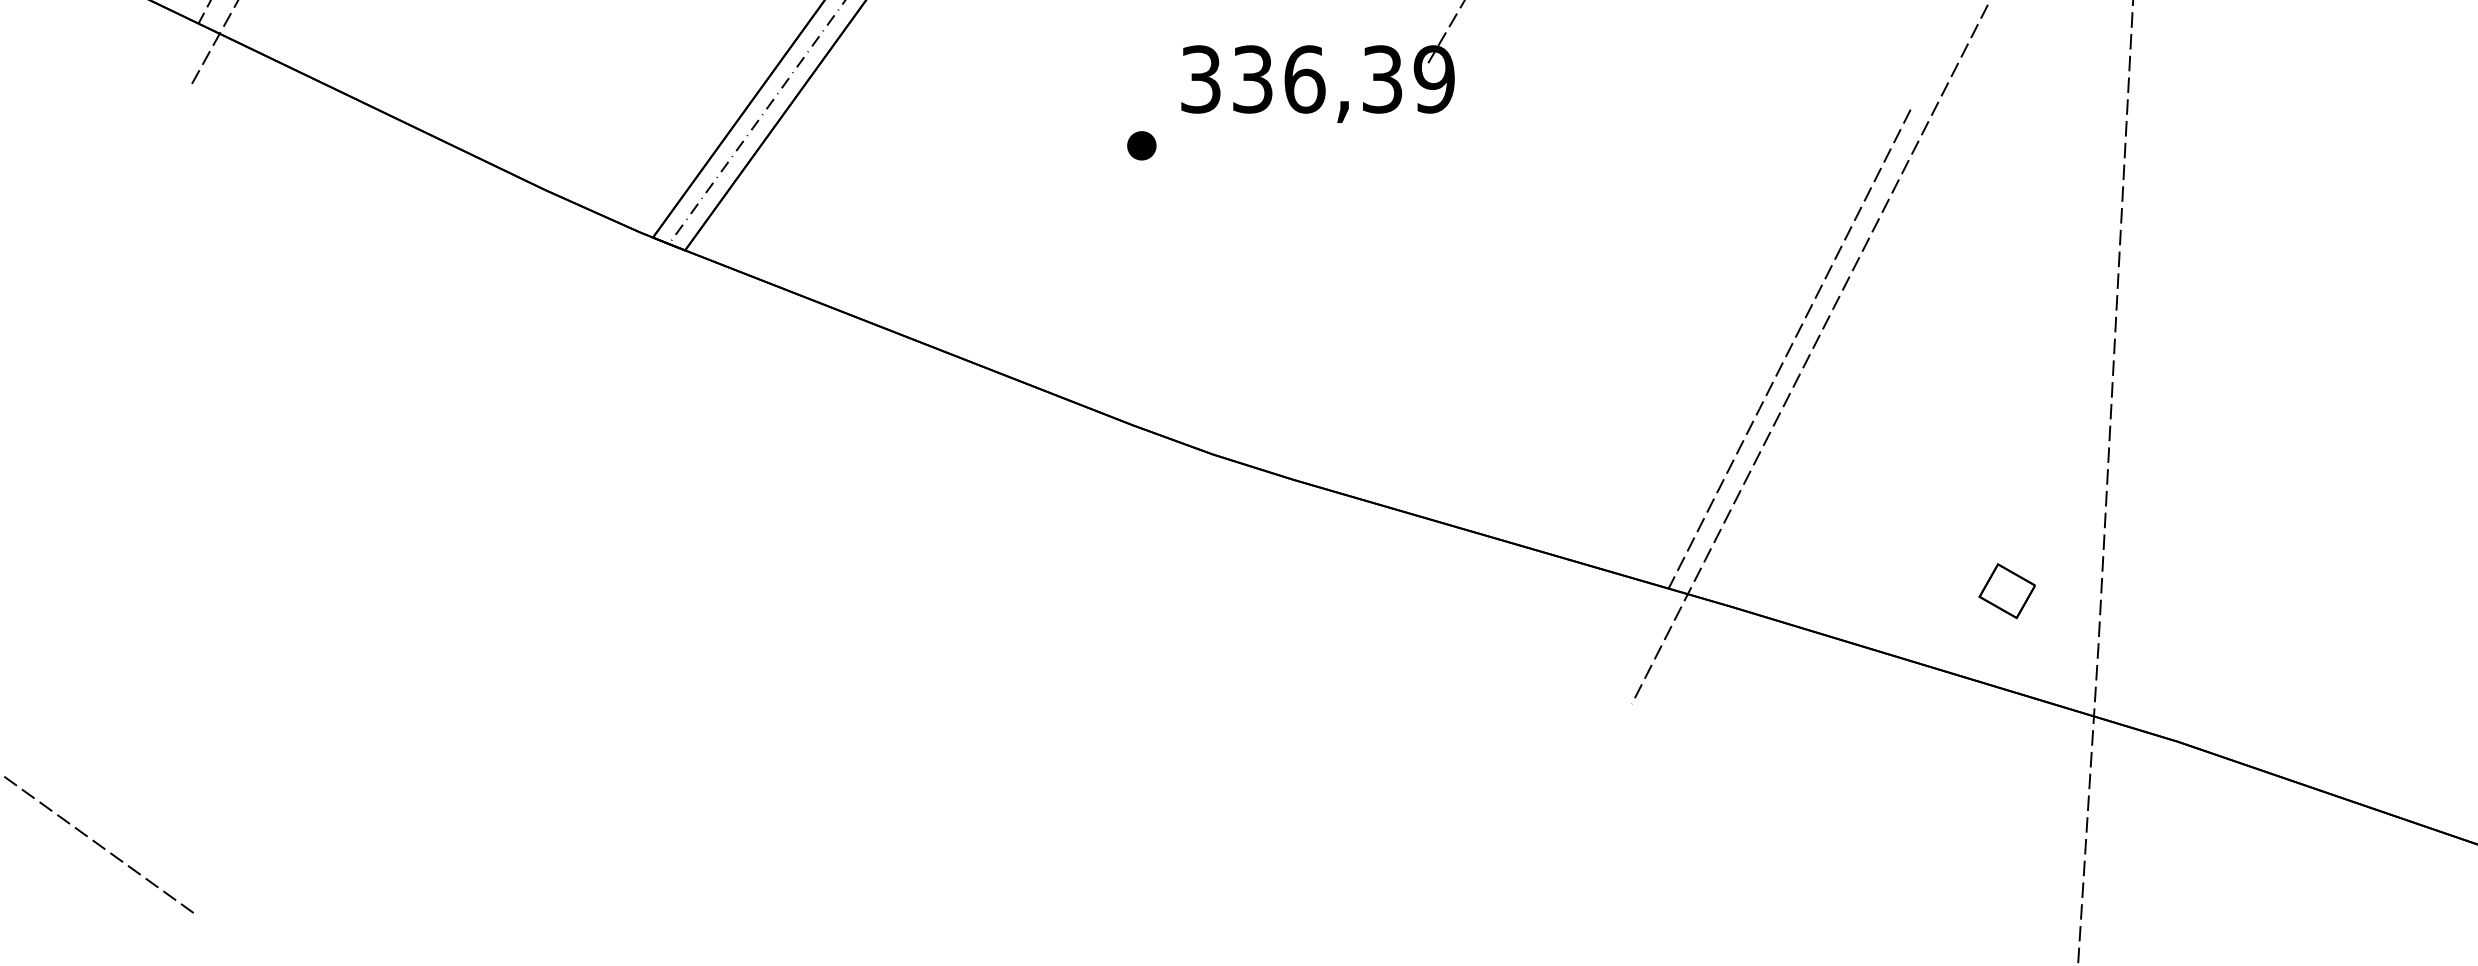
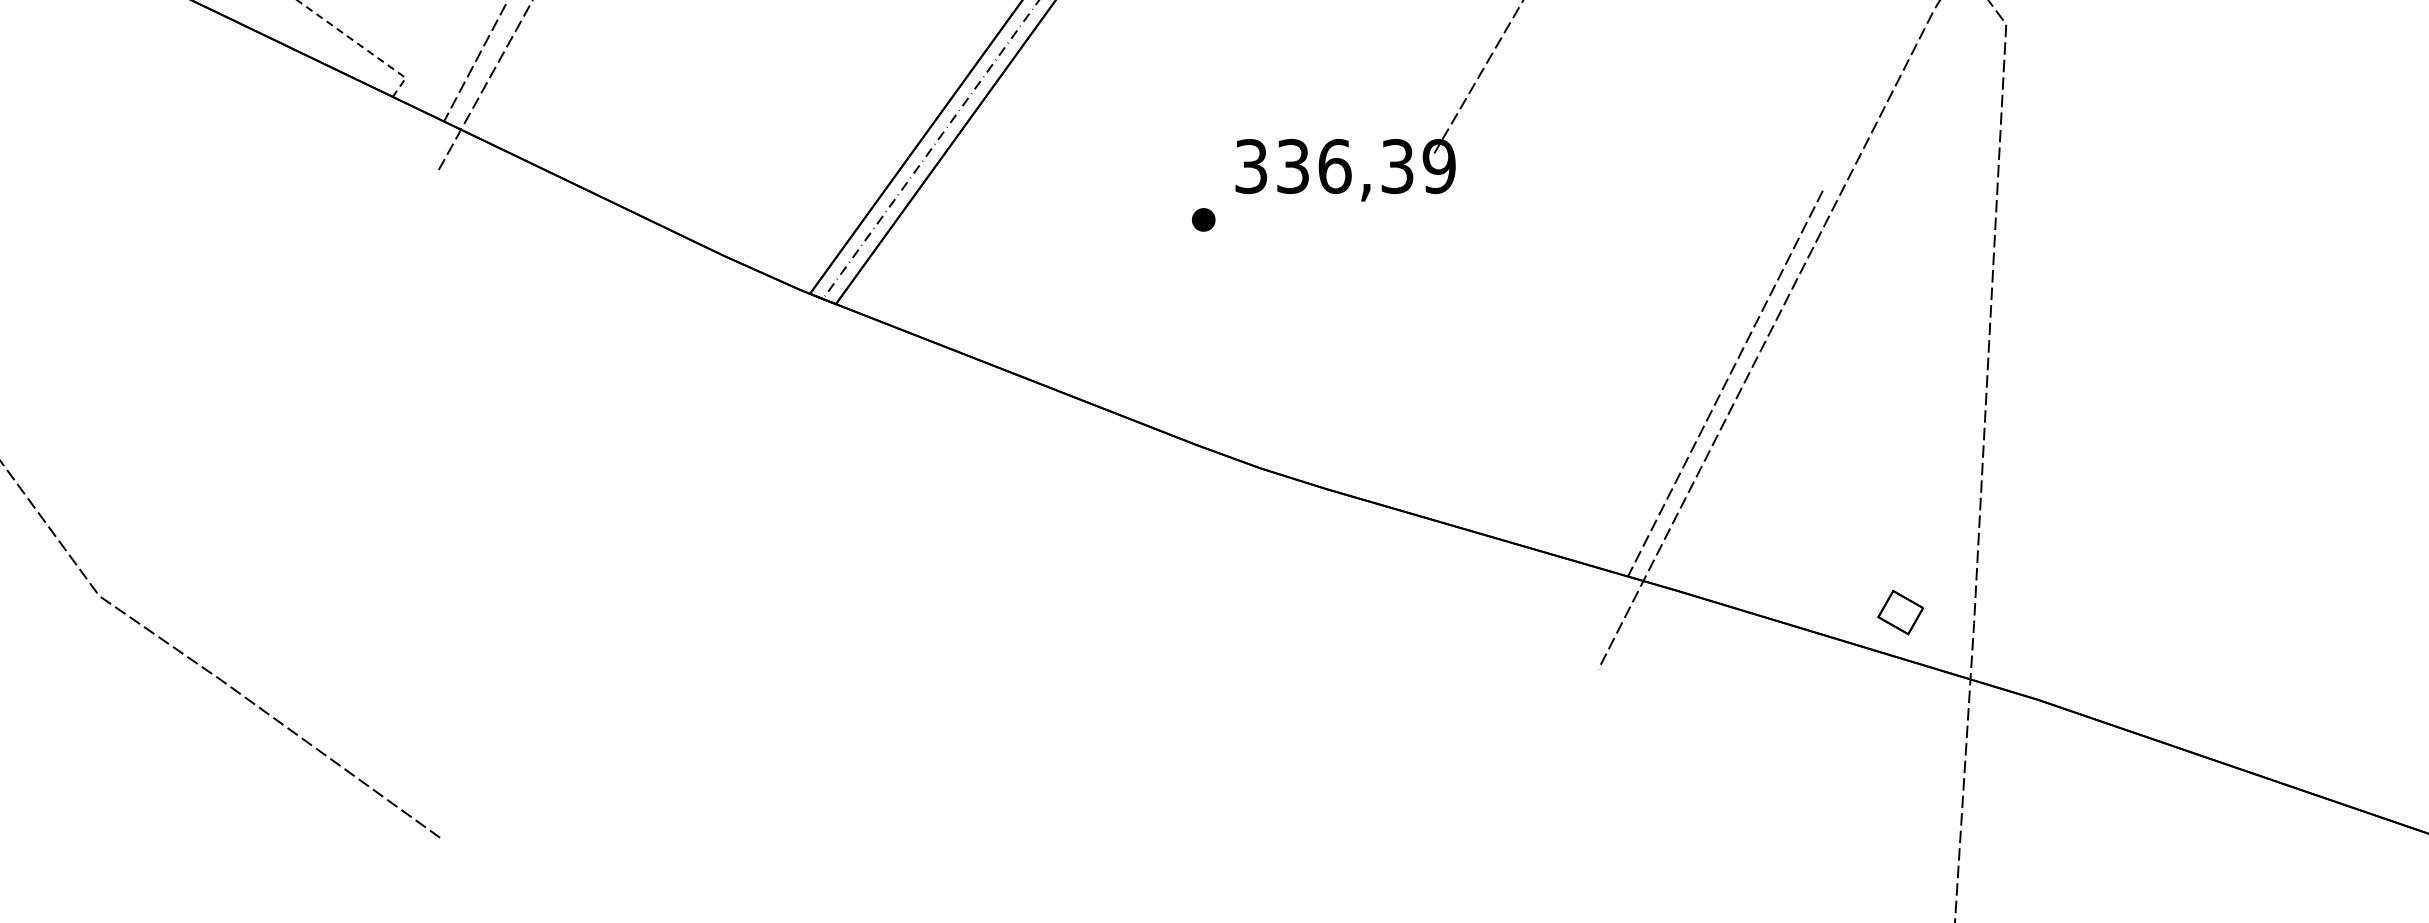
part: (2007, 591) -> (1900, 612), moved

